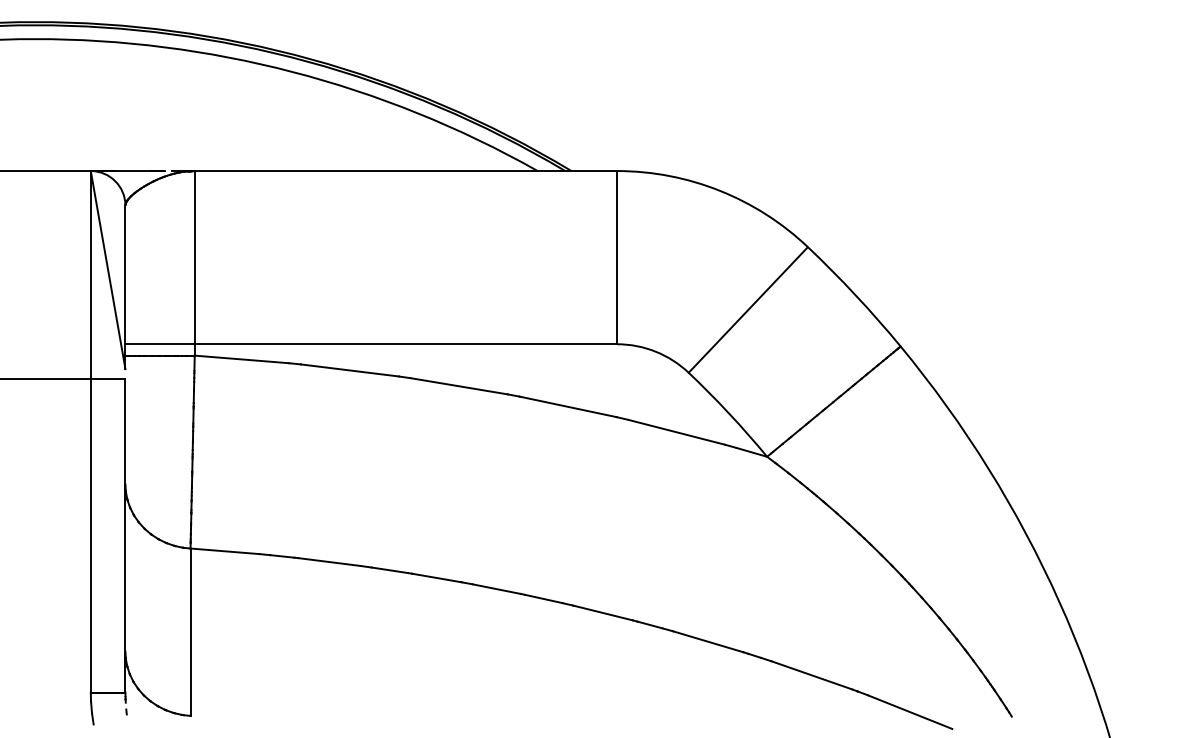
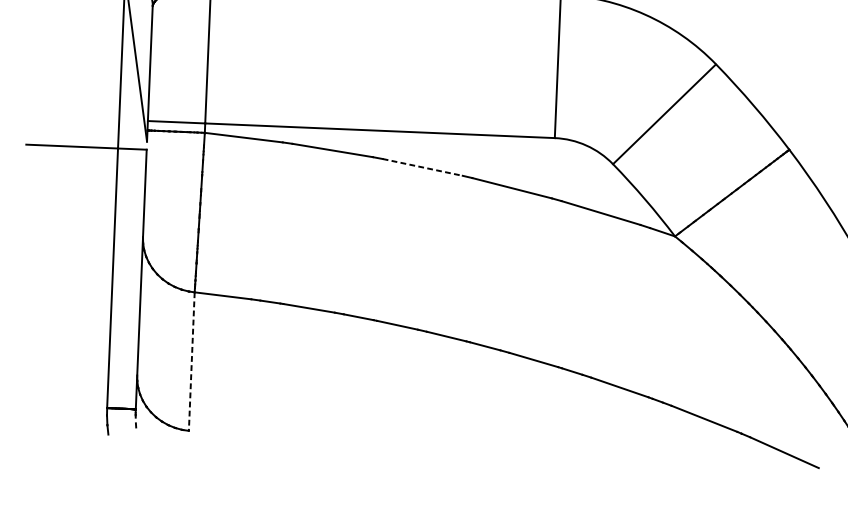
line: (459, 386) -> (422, 167), solid -> dashed
line: (190, 632) -> (191, 361), solid -> dashed

